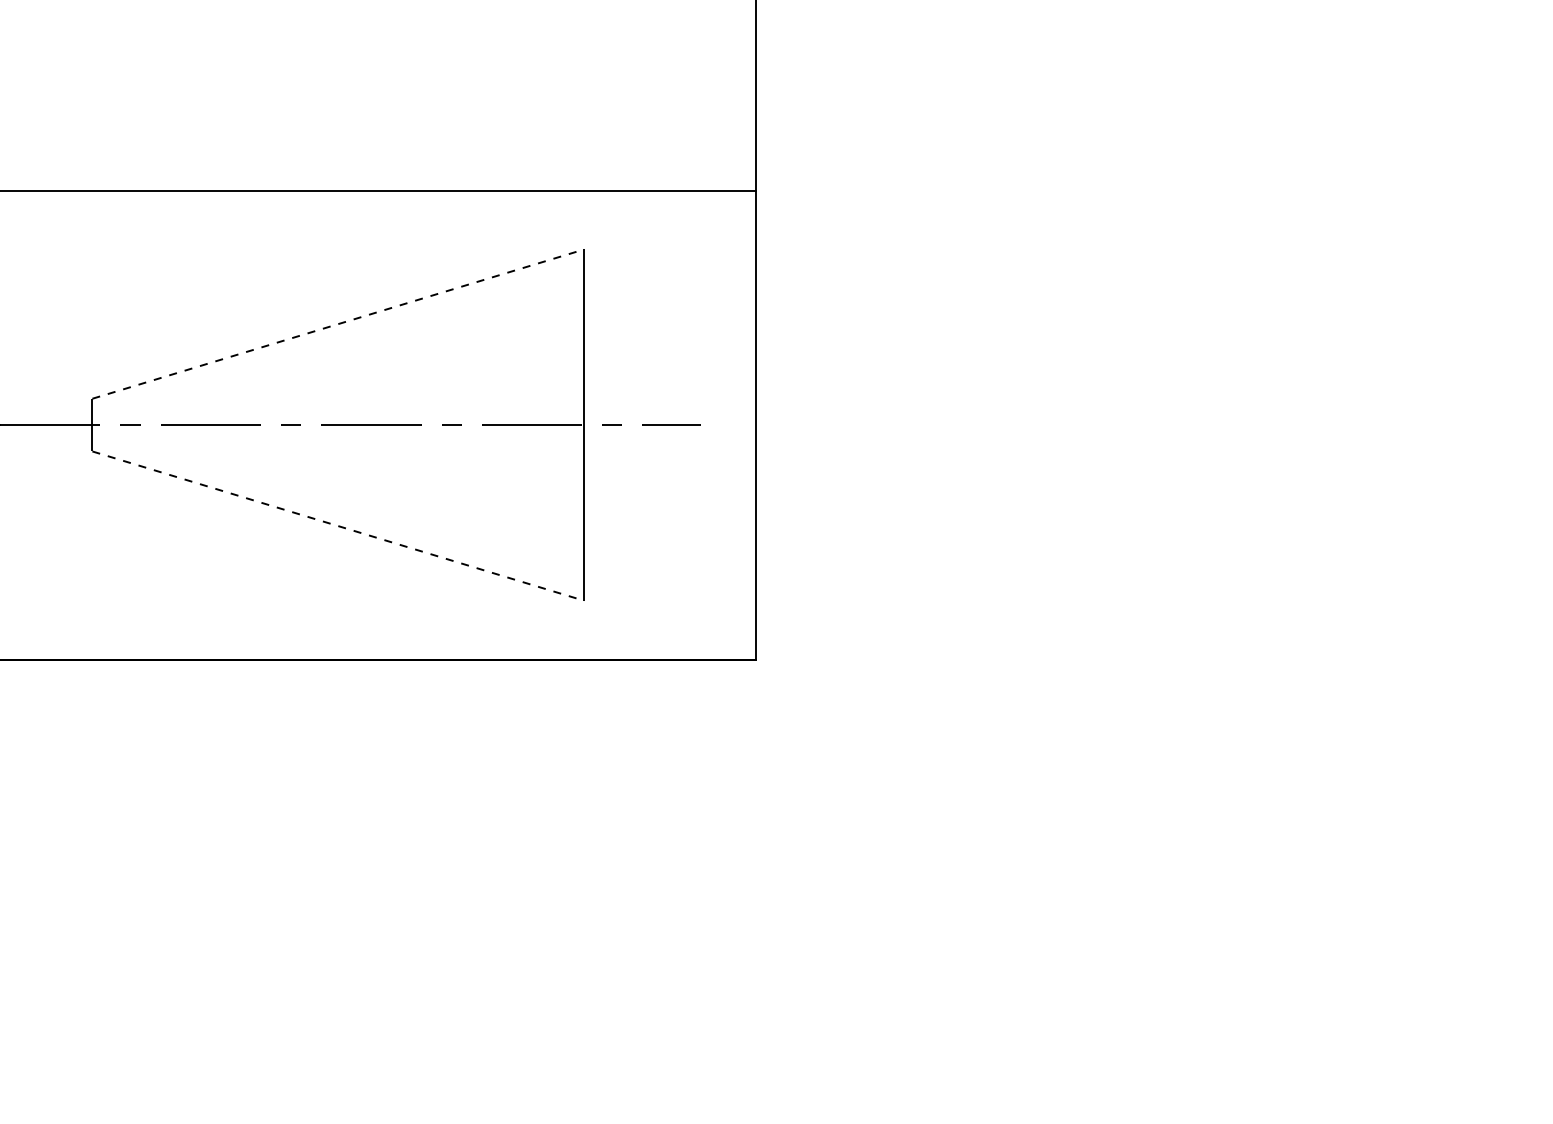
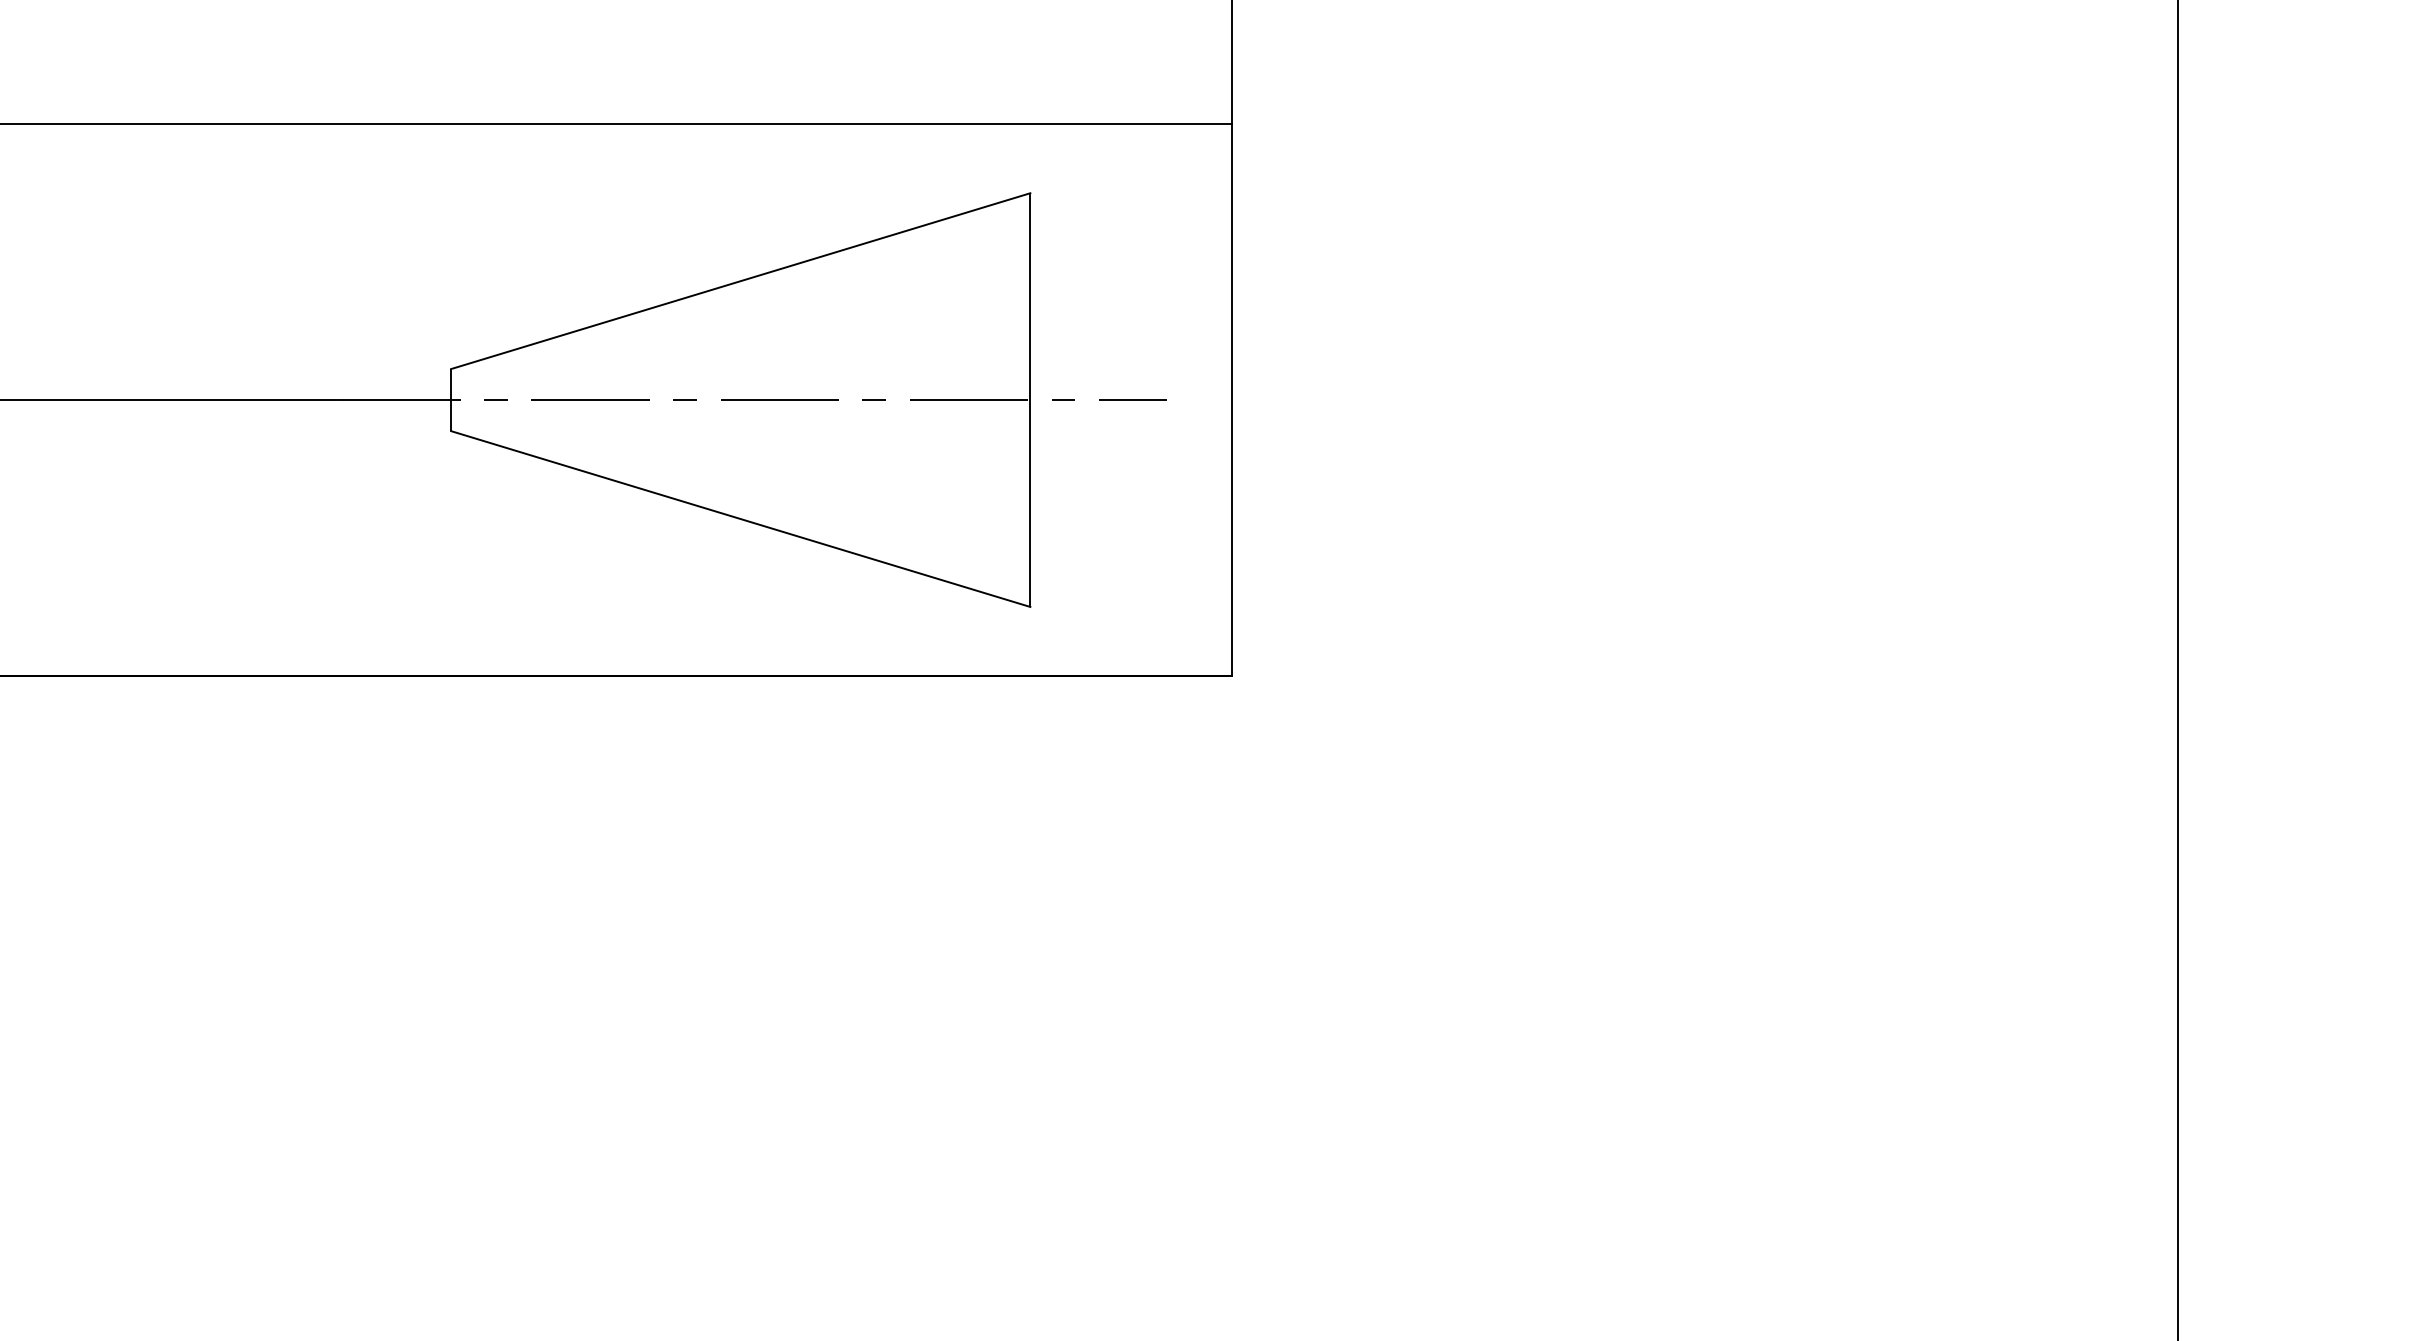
line: (338, 324) -> (740, 281), dashed -> solid
line: (338, 526) -> (740, 519), dashed -> solid

